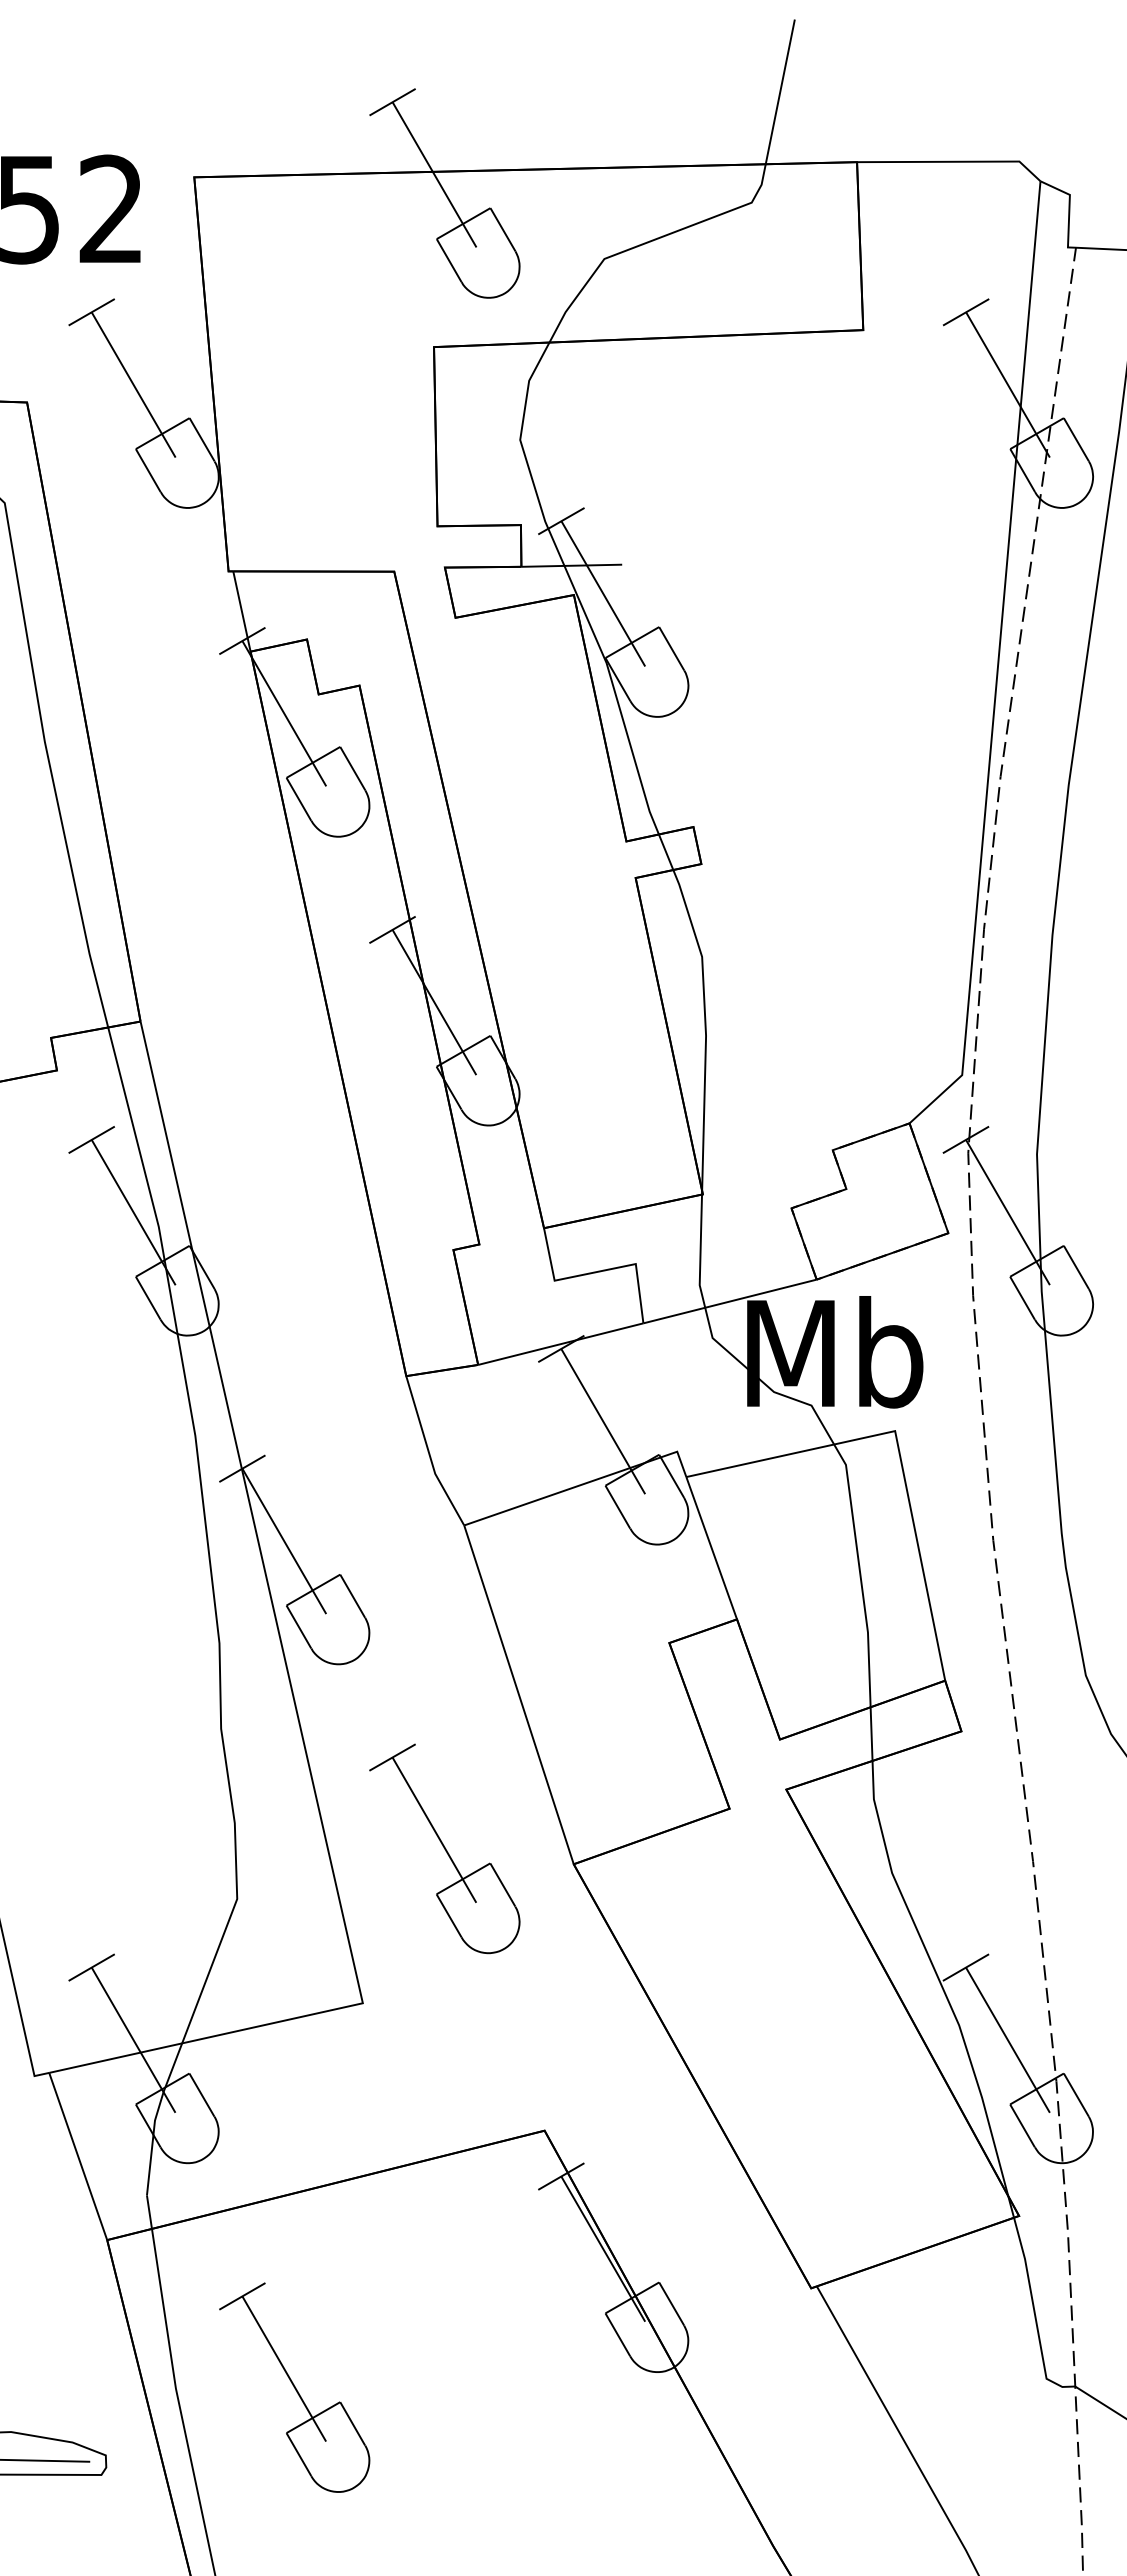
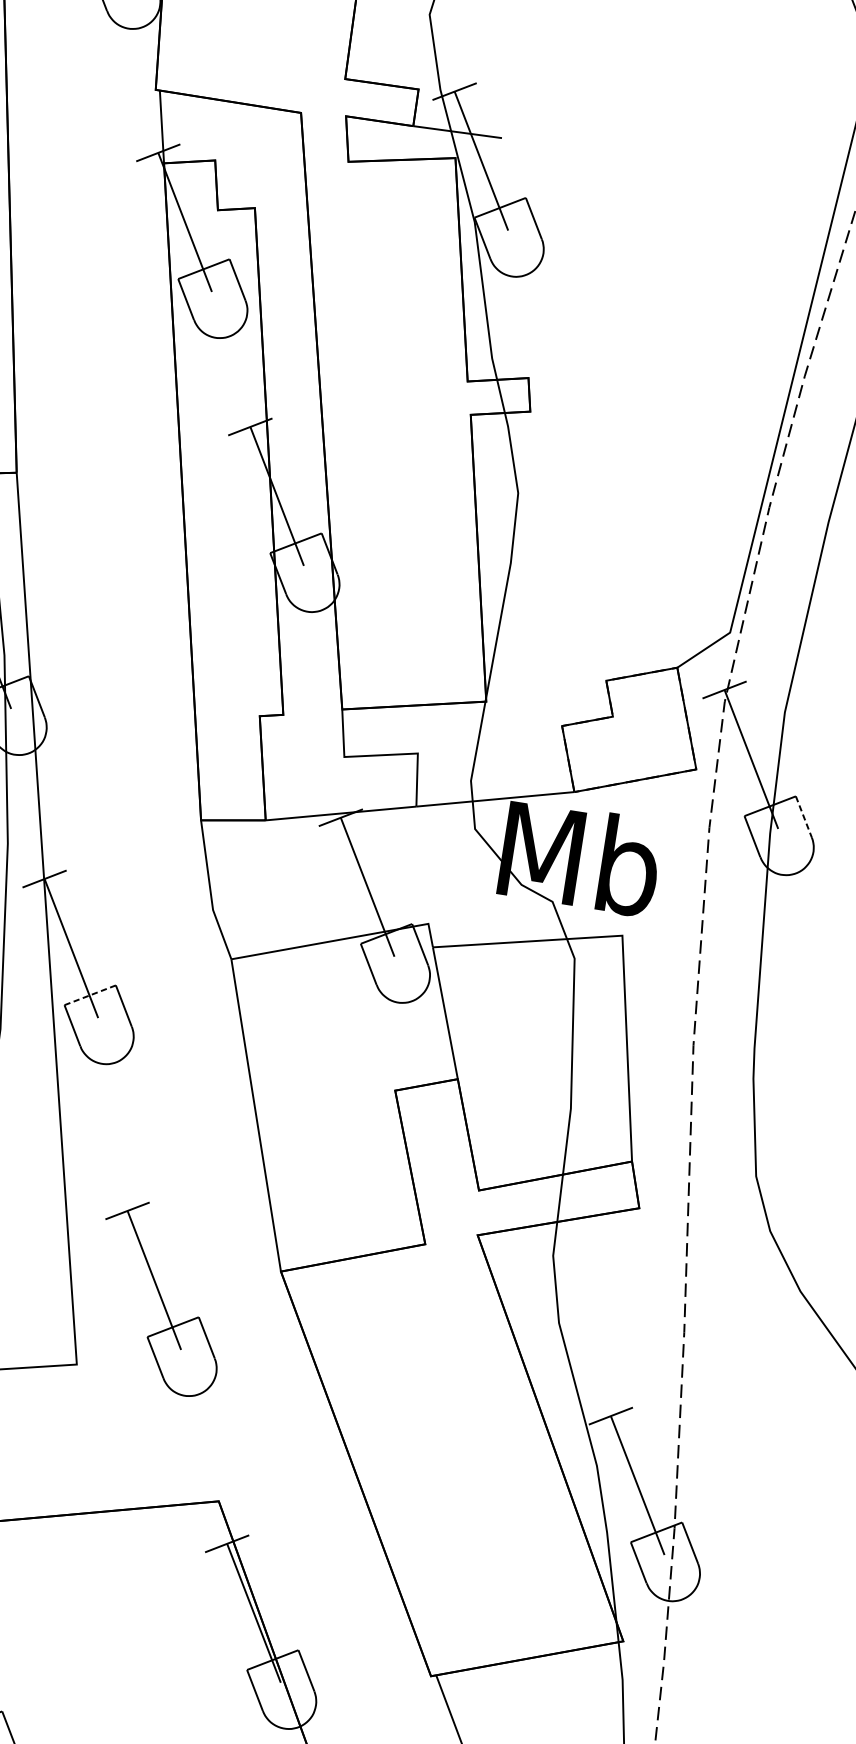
line: (1076, 1267) -> (804, 817), solid -> dashed
line: (313, 1590) -> (90, 995), solid -> dashed
part: (444, 1848) -> (160, 1297), moved

